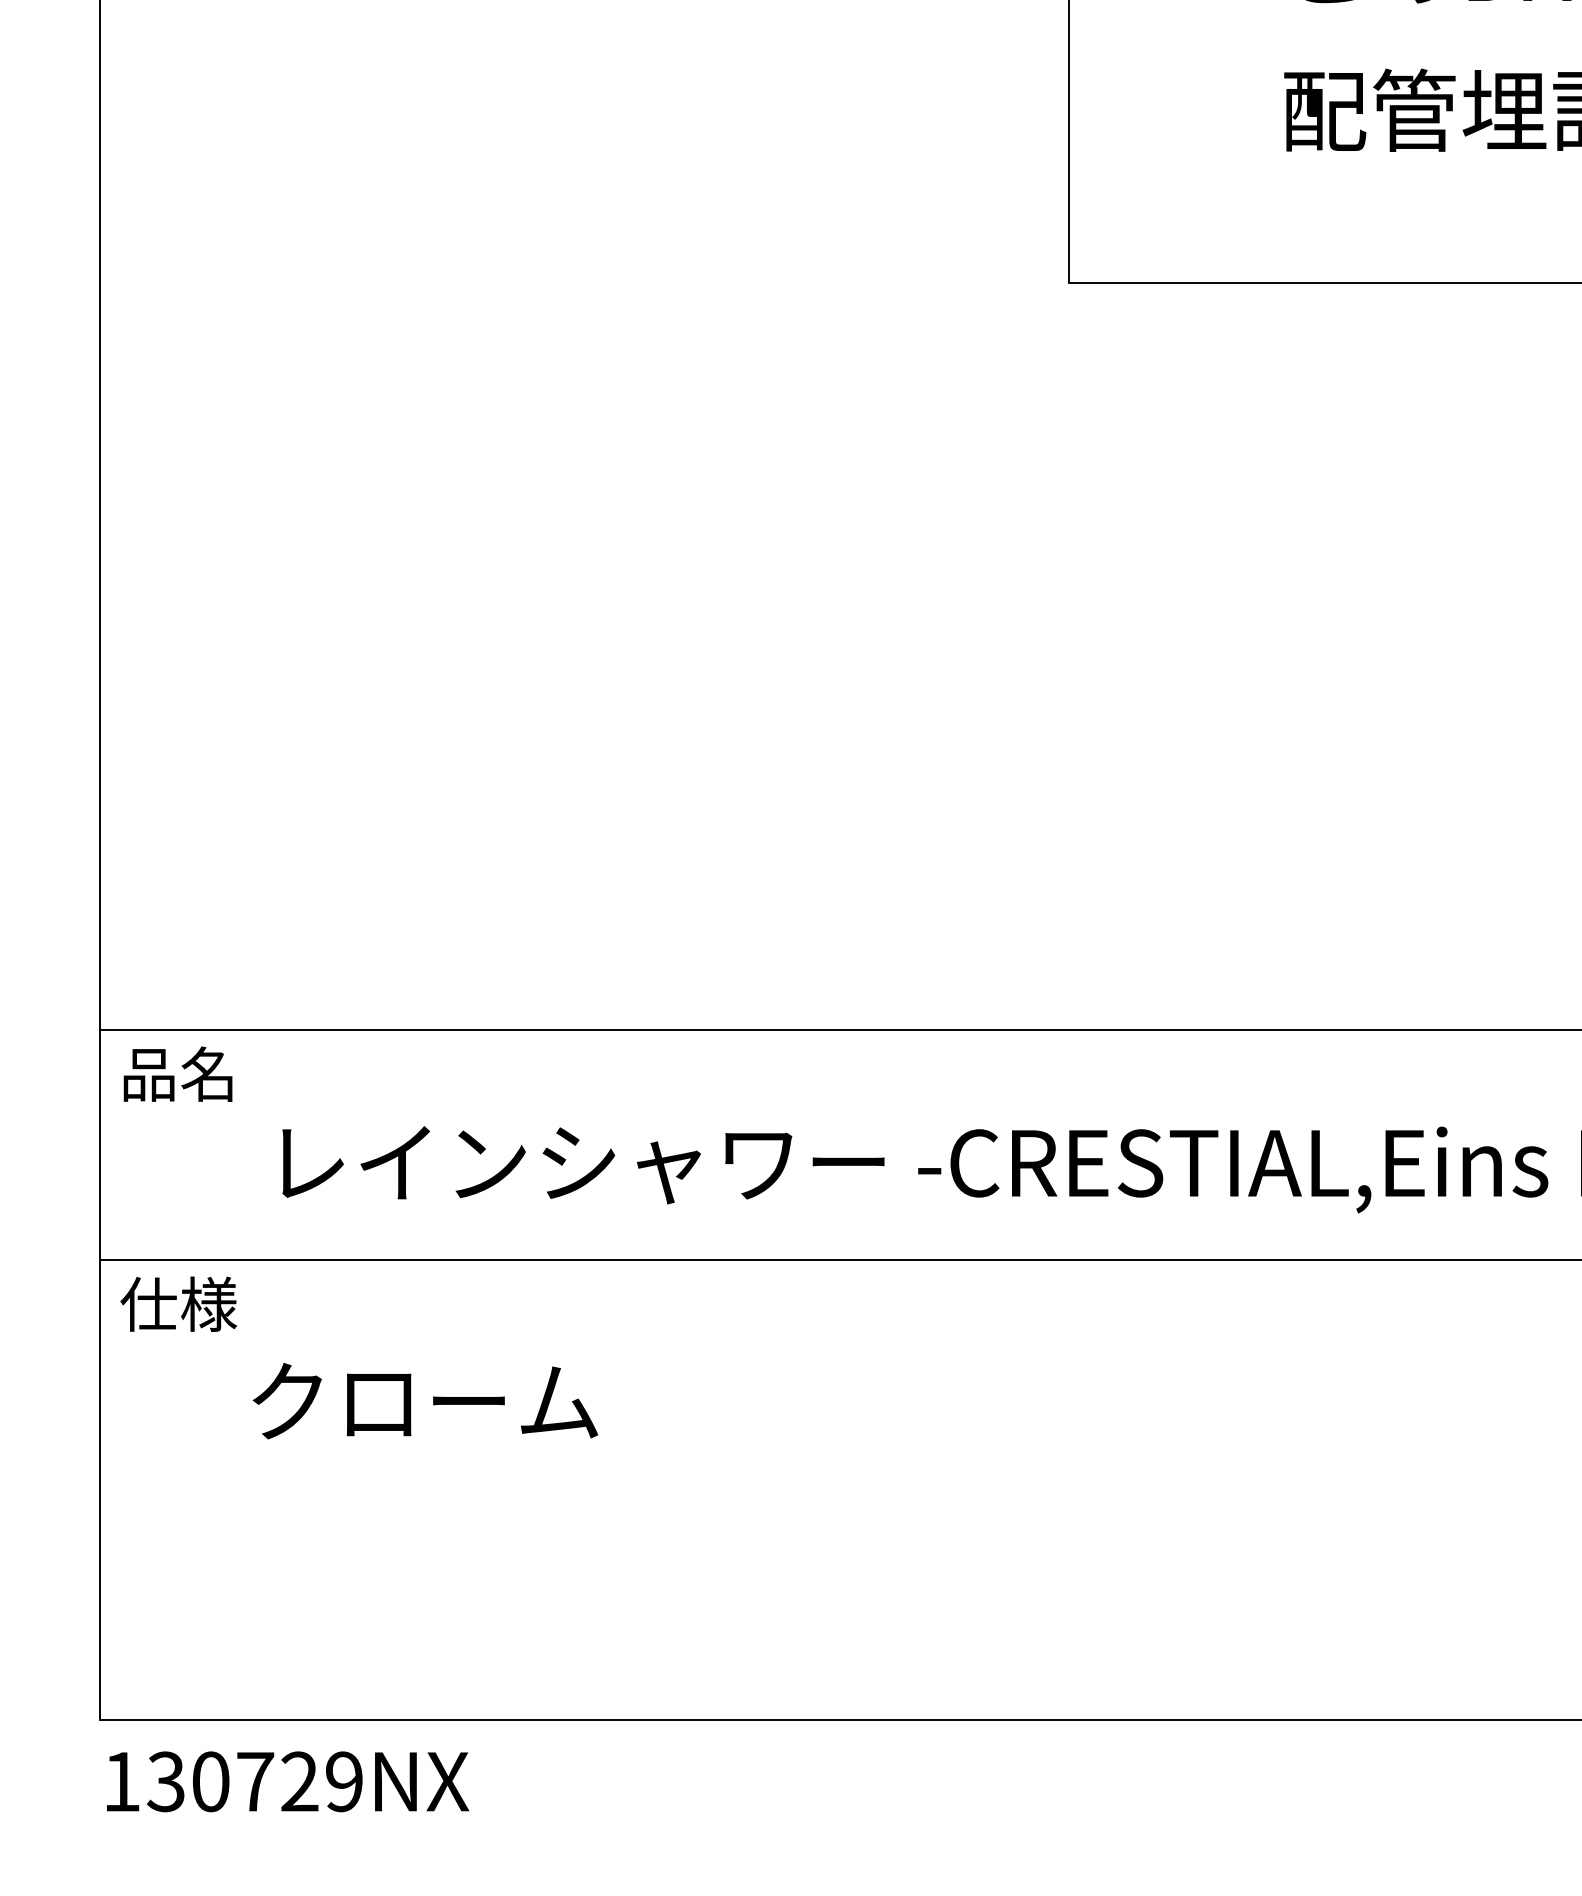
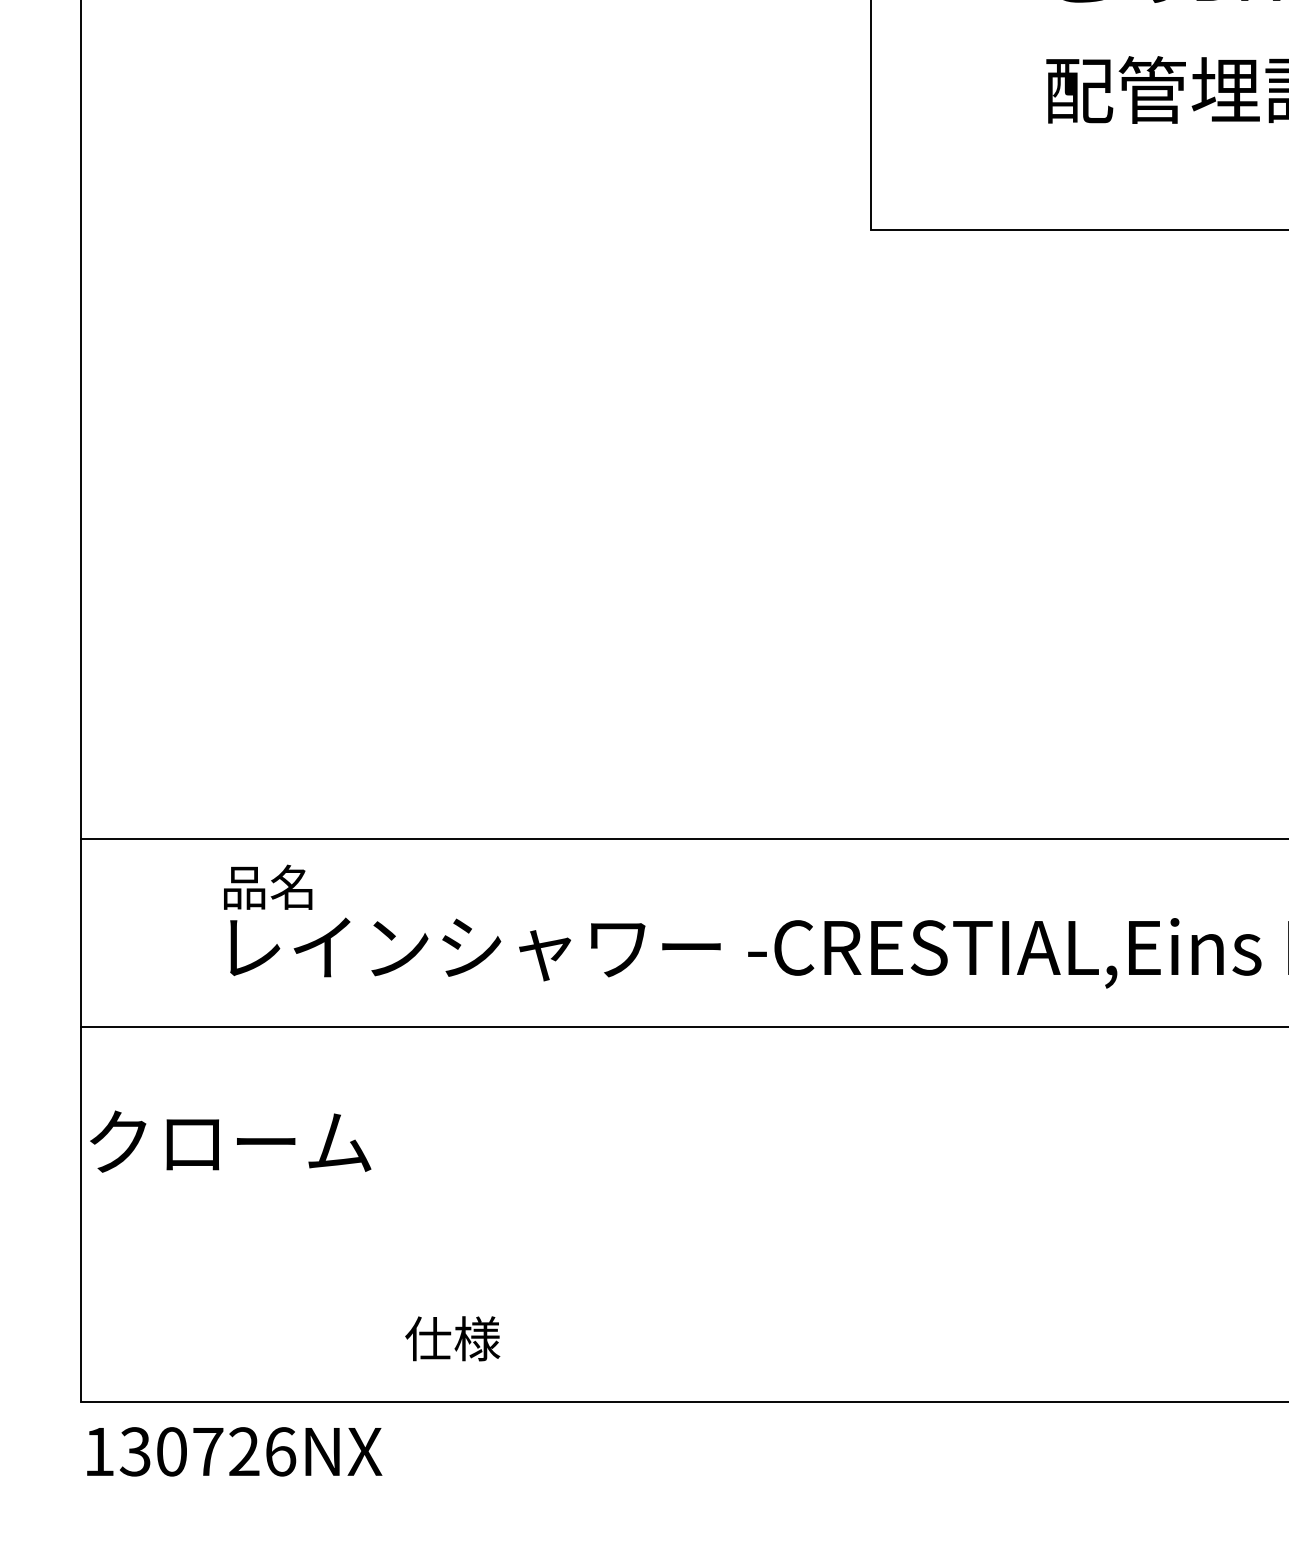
text: (178, 1073) -> (268, 886), moved
text: (178, 1303) -> (452, 1338), moved
text: (425, 1400) -> (230, 1141), moved
text: (344, 1781) -> (280, 1451), 130729NX -> 130726NX

